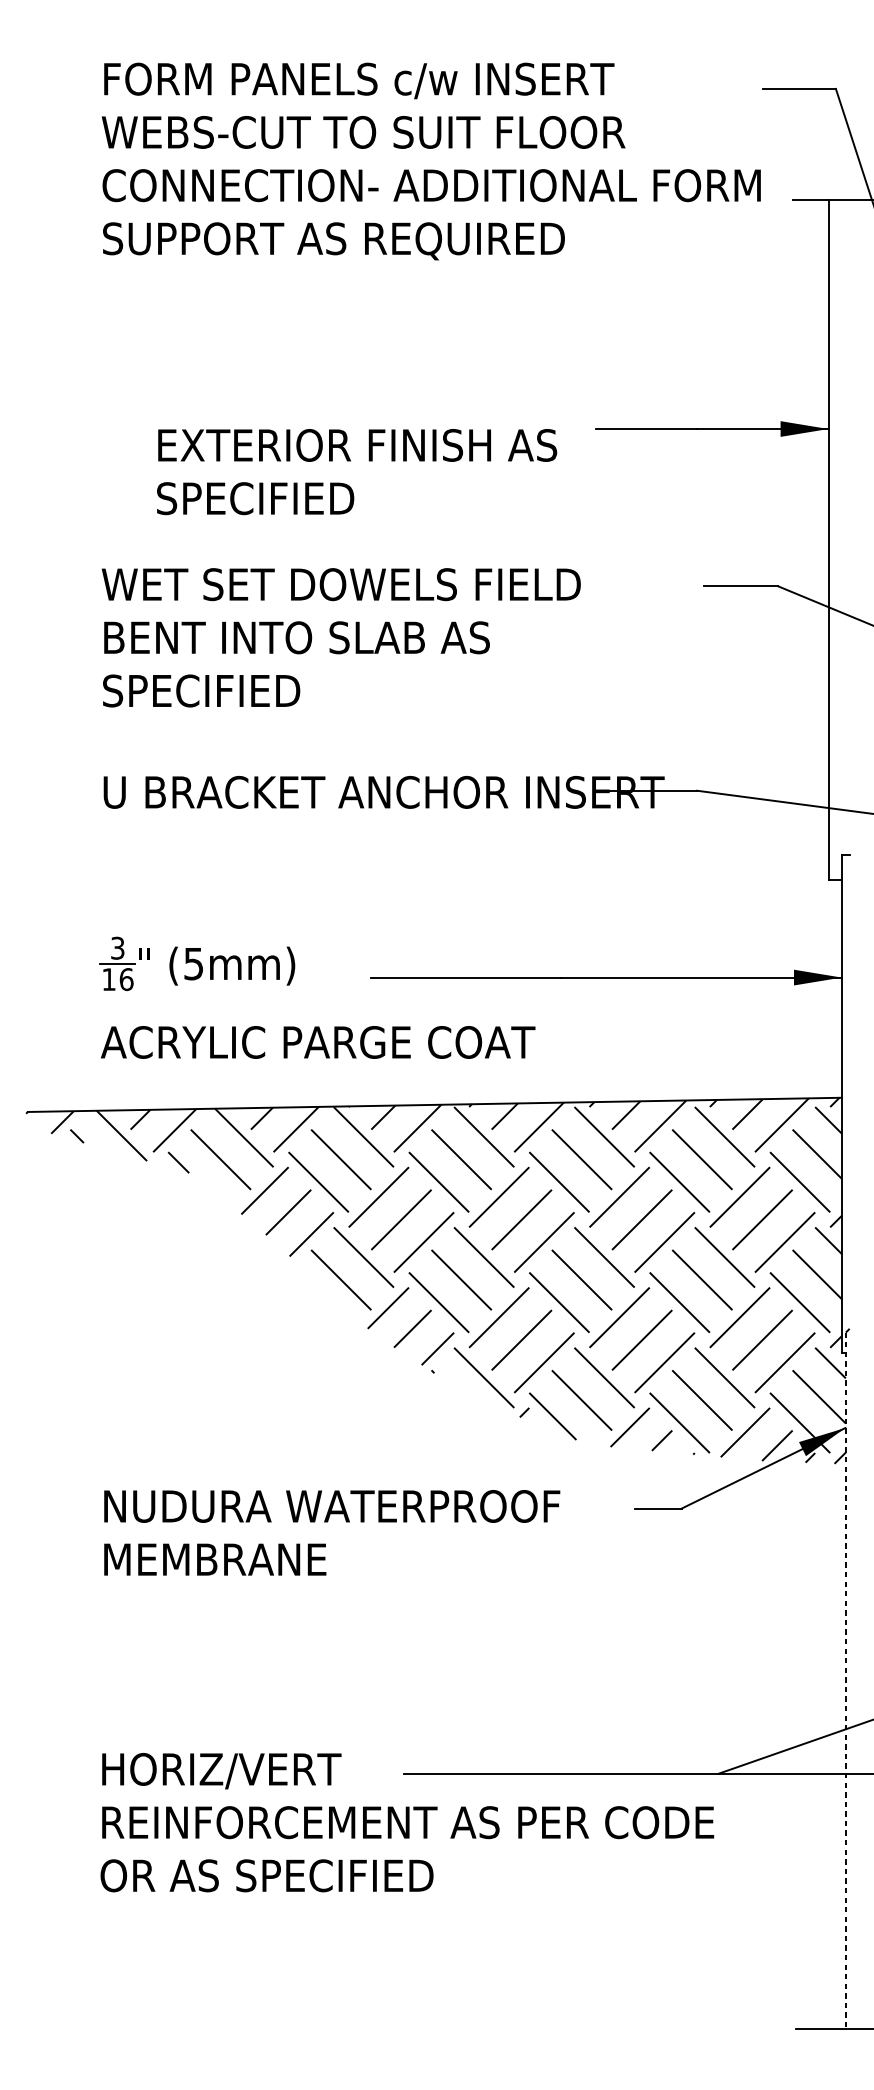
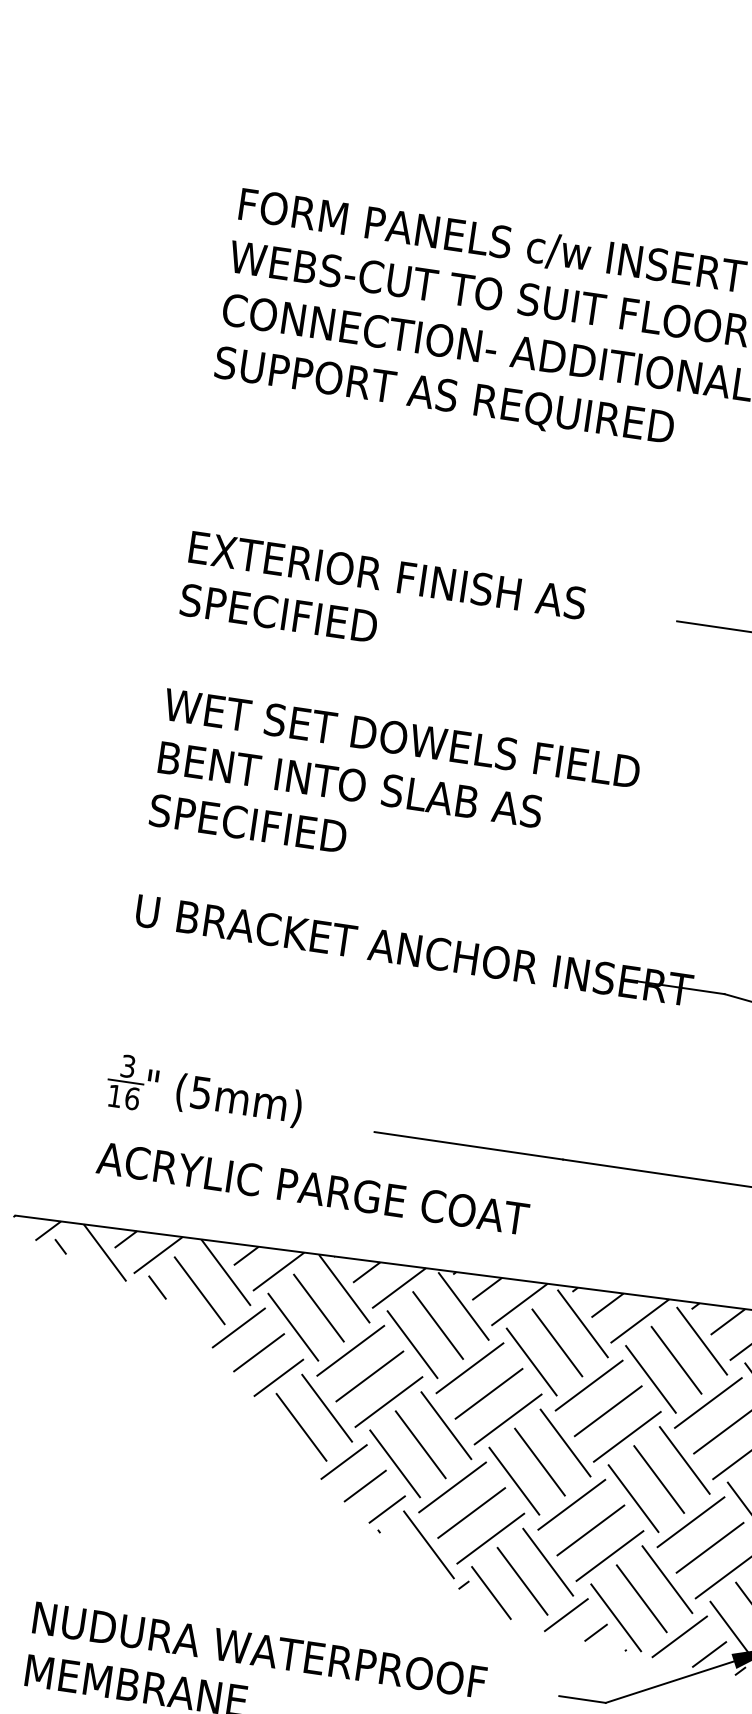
text: (357, 472) -> (383, 602), moved

